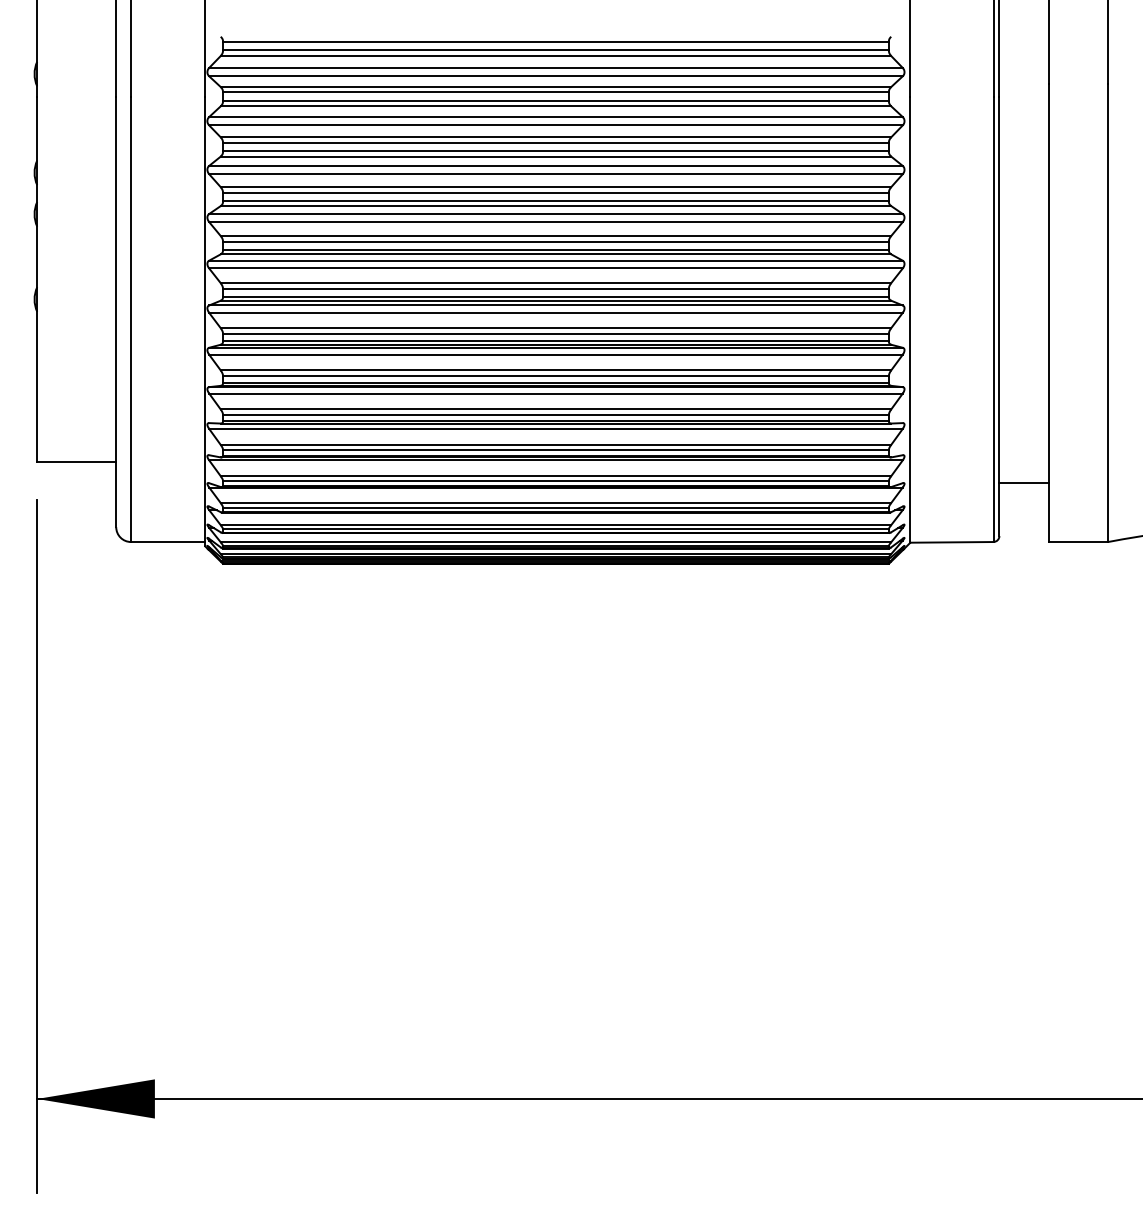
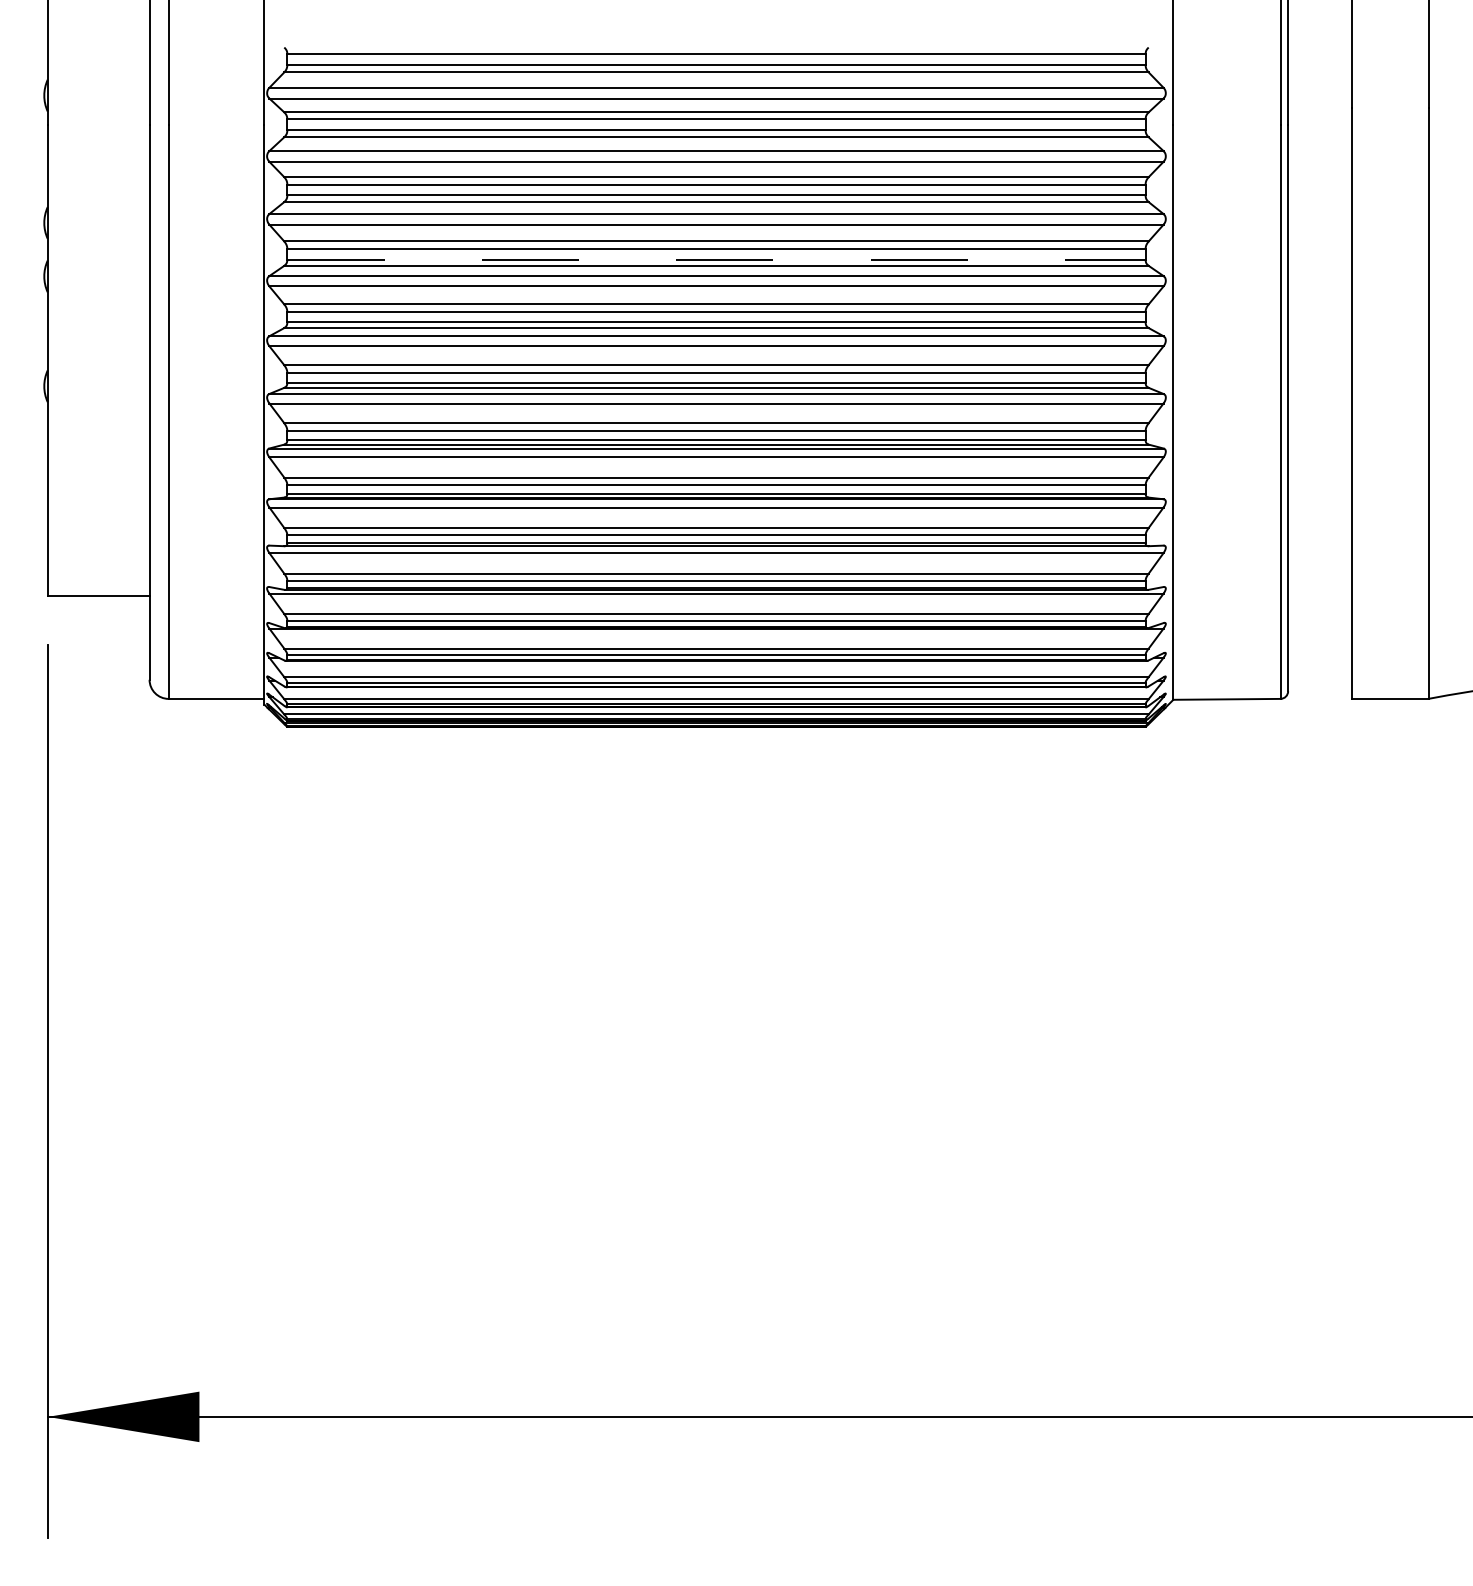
line: (555, 201) -> (716, 259), solid -> dashed
line: (1024, 482) -> (1320, 622), removed

